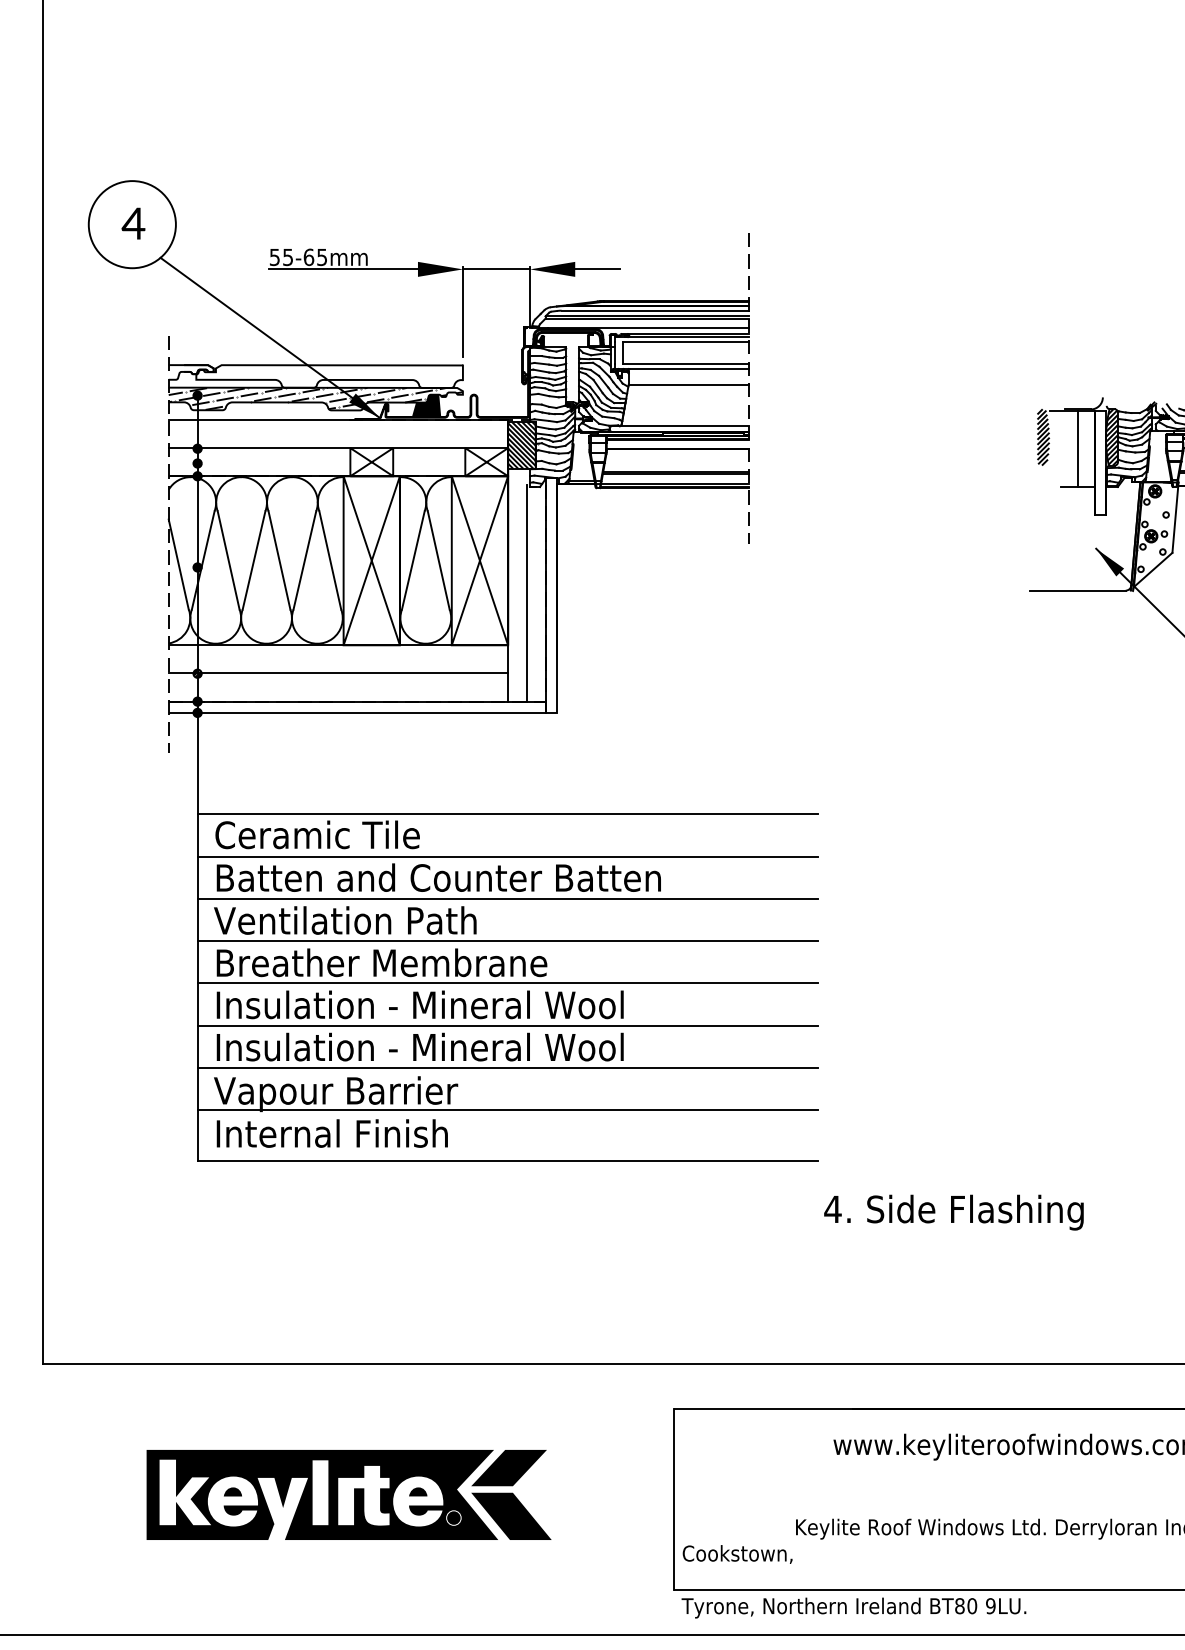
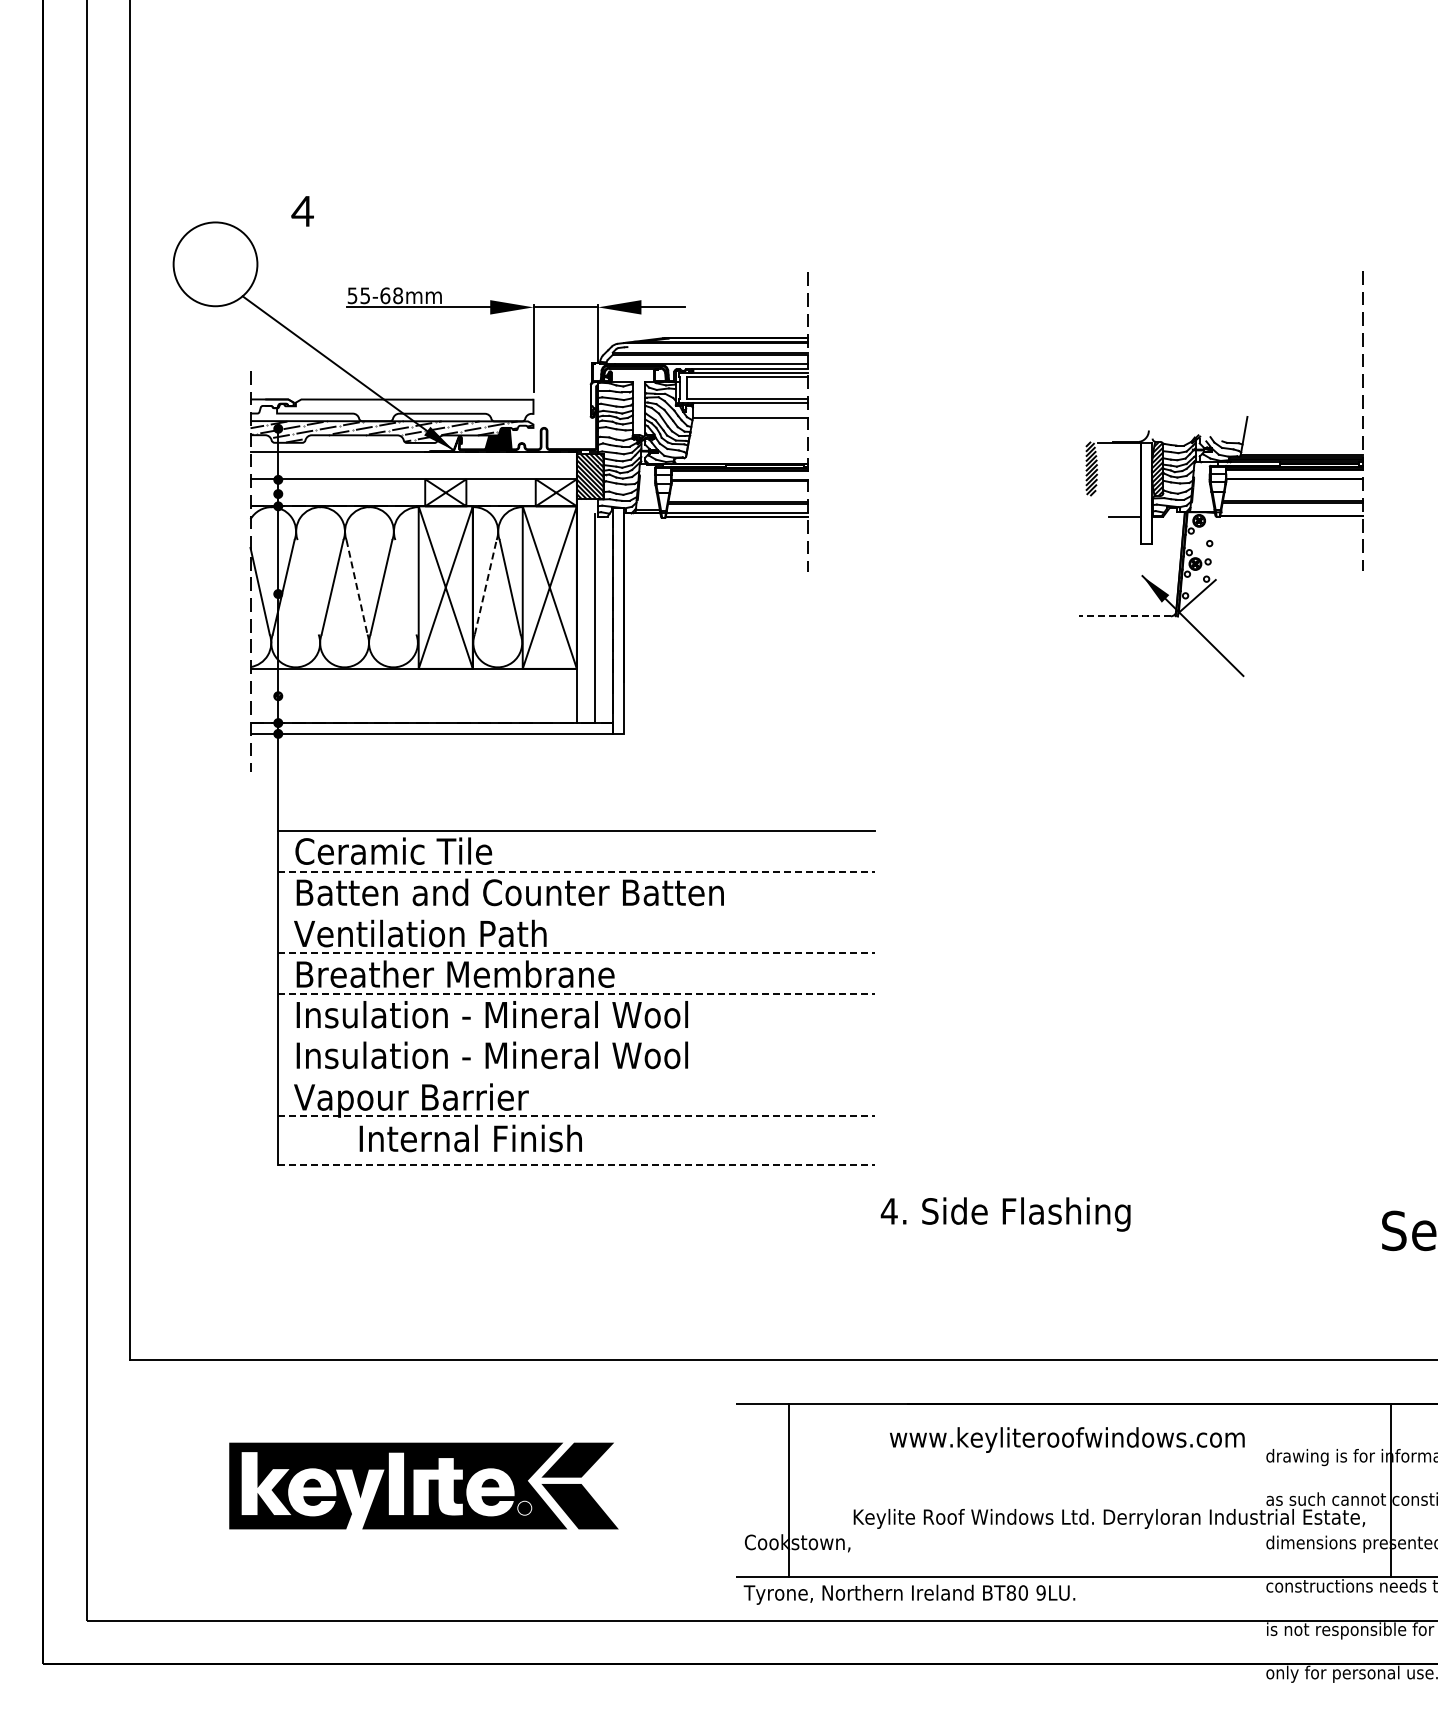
text: (133, 223) -> (302, 211), moved
text: (322, 257) -> (398, 295), 55-65mm -> 55-68mm
line: (655, 311) -> (718, 347), removed
line: (684, 426) -> (746, 458), removed
line: (1077, 448) -> (1124, 479), removed
line: (1175, 517) -> (1218, 545), removed
line: (413, 559) -> (485, 586), solid -> dashed
line: (227, 560) -> (307, 587), removed
line: (279, 560) -> (357, 587), solid -> dashed
line: (329, 560) -> (405, 587), removed
line: (1077, 590) -> (1124, 616), solid -> dashed
line: (338, 672) -> (413, 695), removed
line: (508, 857) -> (577, 872), solid -> dashed
line: (507, 898) -> (576, 912), removed
line: (508, 941) -> (577, 953), solid -> dashed
line: (508, 983) -> (577, 994), solid -> dashed
line: (507, 1025) -> (576, 1034), removed
line: (507, 1068) -> (576, 1075), removed
line: (508, 1109) -> (577, 1115), solid -> dashed
text: (331, 1133) -> (470, 1138), moved
line: (508, 1160) -> (577, 1164), solid -> dashed
line: (674, 1499) -> (789, 1490), moved

